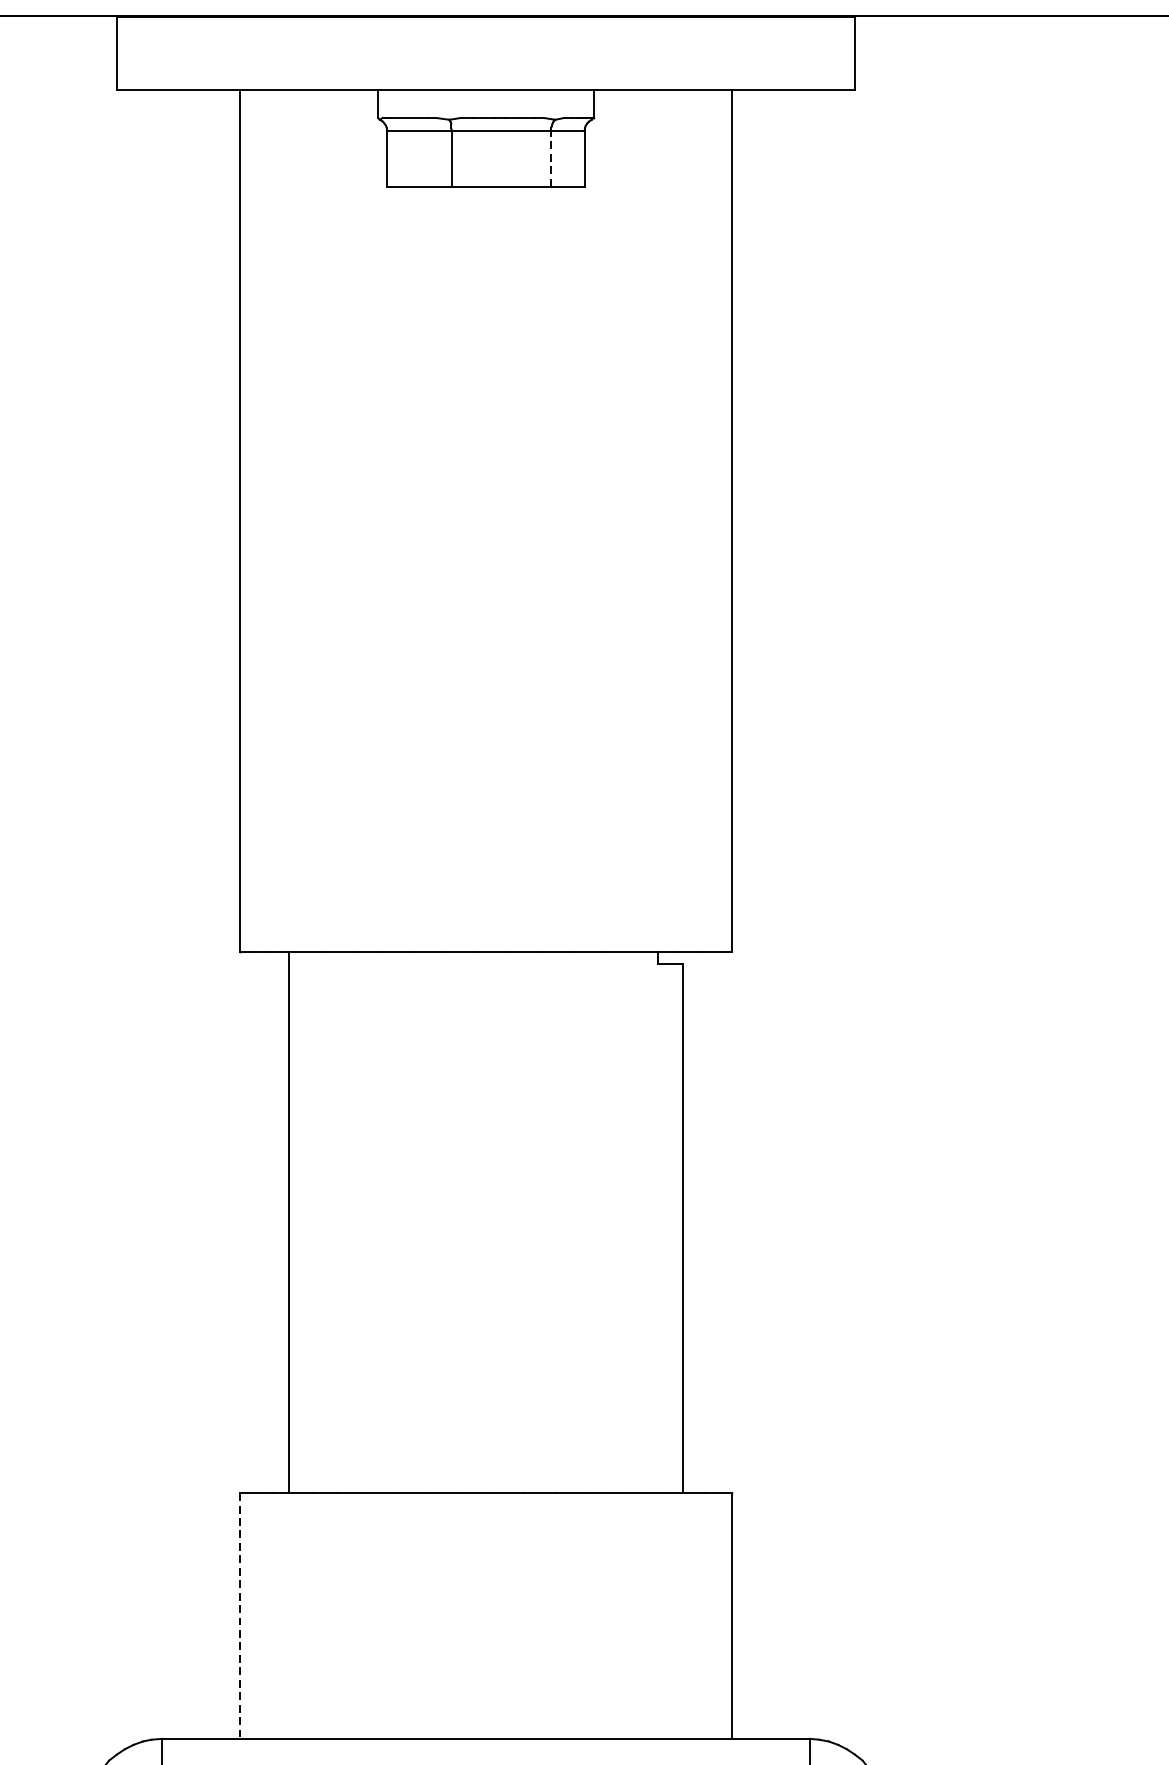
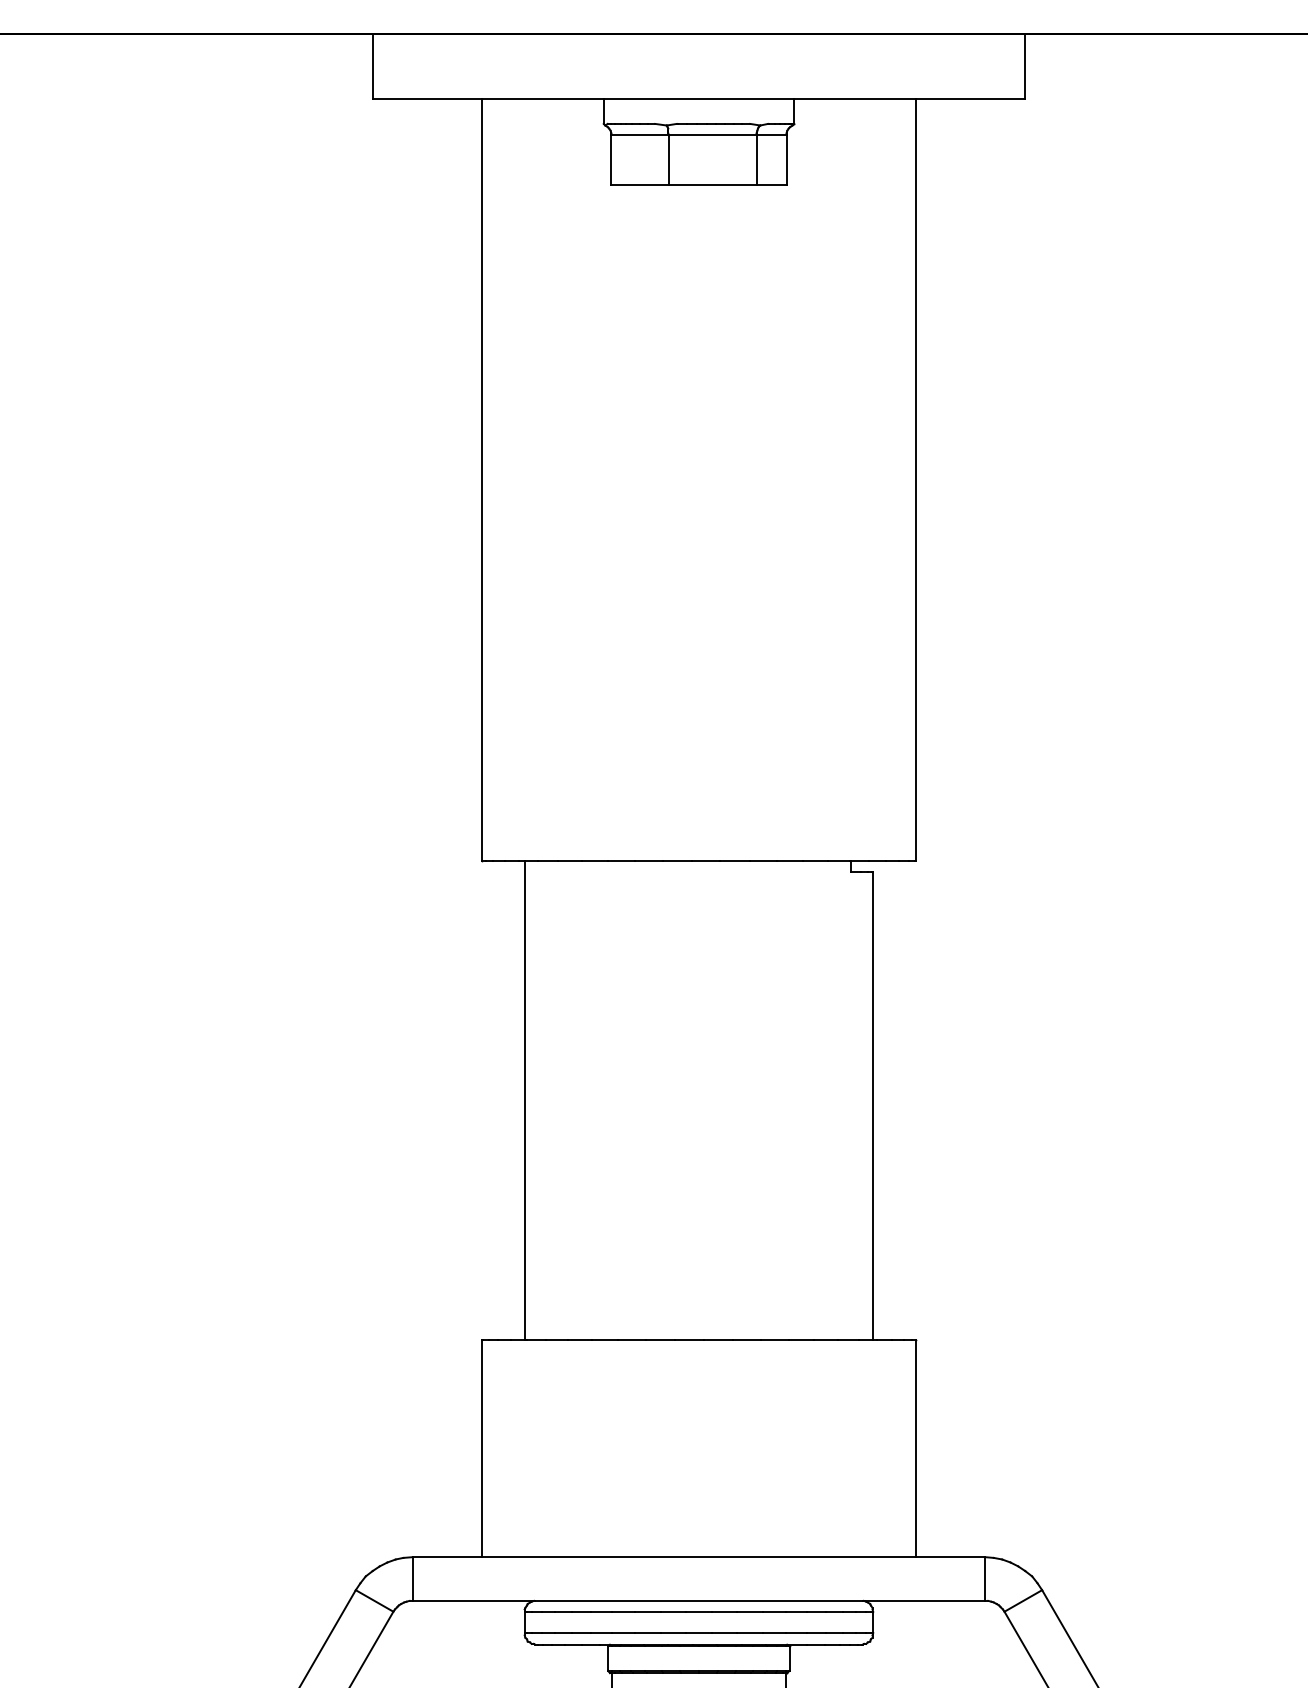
line: (550, 159) -> (756, 160), dashed -> solid
line: (239, 1615) -> (481, 1448), dashed -> solid

